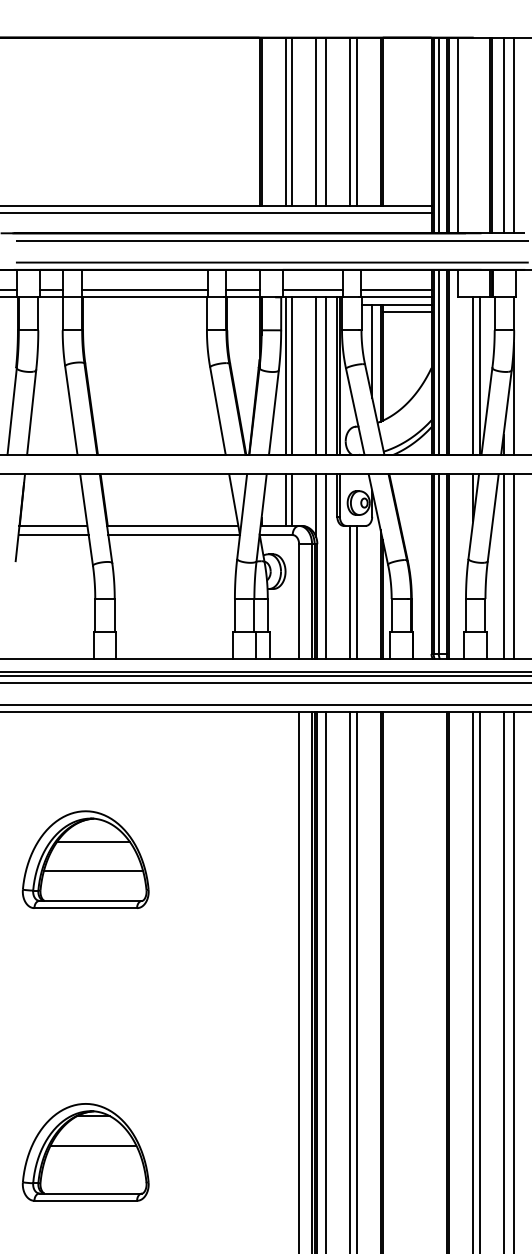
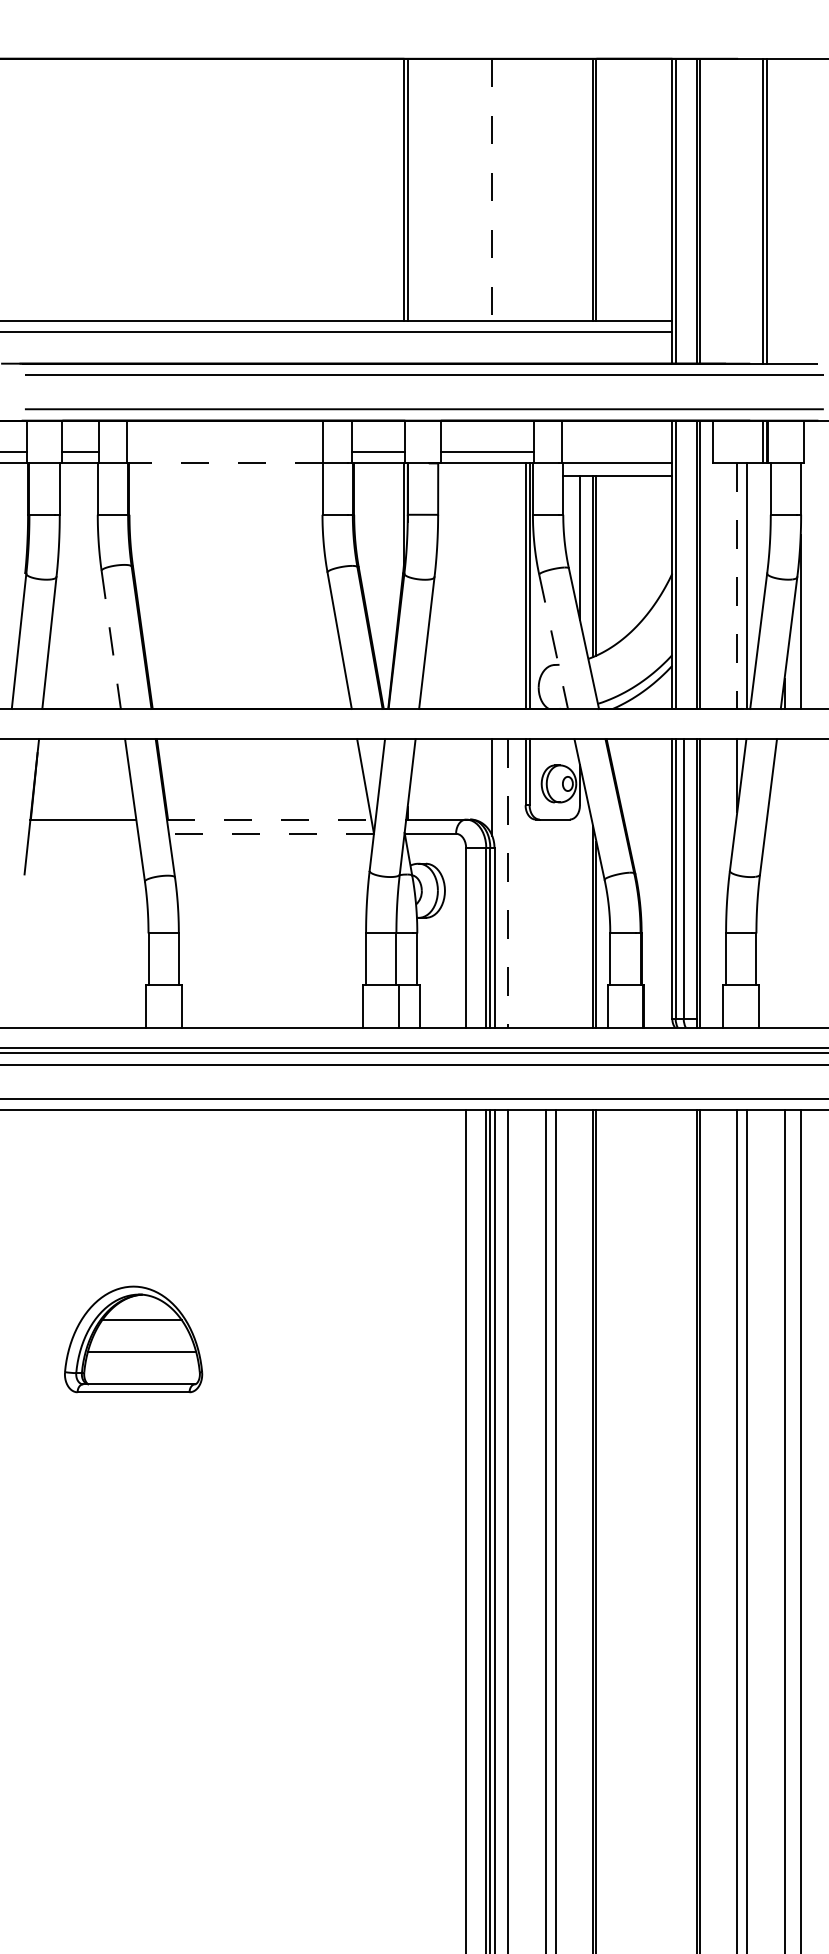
line: (285, 121) -> (444, 189), removed
line: (292, 121) -> (455, 189), removed
line: (326, 121) -> (508, 189), removed
line: (350, 121) -> (546, 189), removed
line: (356, 121) -> (555, 189), removed
line: (315, 122) -> (491, 191), solid -> dashed
line: (438, 135) -> (683, 211), removed
line: (457, 135) -> (712, 211), removed
line: (503, 135) -> (784, 211), removed
line: (513, 135) -> (800, 211), removed
line: (144, 290) -> (225, 452), removed
line: (395, 290) -> (616, 452), removed
line: (144, 297) -> (225, 463), solid -> dashed
line: (406, 311) -> (633, 485), removed
line: (438, 361) -> (683, 563), removed
line: (285, 375) -> (444, 585), removed
line: (292, 375) -> (455, 585), removed
line: (315, 375) -> (491, 585), removed
line: (326, 375) -> (508, 585), removed
line: (473, 376) -> (737, 586), solid -> dashed
line: (71, 410) -> (111, 639), solid -> dashed
line: (355, 412) -> (553, 642), solid -> dashed
line: (285, 499) -> (444, 778), removed
line: (292, 499) -> (455, 778), removed
line: (172, 525) -> (268, 818), solid -> dashed
line: (53, 535) -> (83, 834), removed
line: (174, 535) -> (271, 834), solid -> dashed
line: (326, 566) -> (508, 882), solid -> dashed
line: (503, 566) -> (784, 882), removed
line: (513, 566) -> (800, 882), removed
line: (350, 592) -> (546, 923), removed
line: (356, 592) -> (555, 923), removed
part: (85, 859) -> (133, 1339), size x0.7
part: (85, 1152) -> (133, 1795), removed

